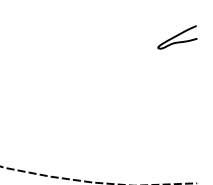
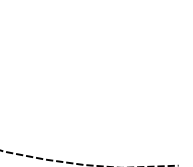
curve: (177, 37) -> (160, 33), removed

